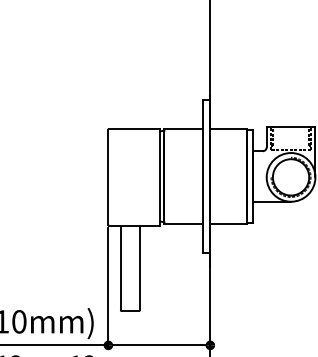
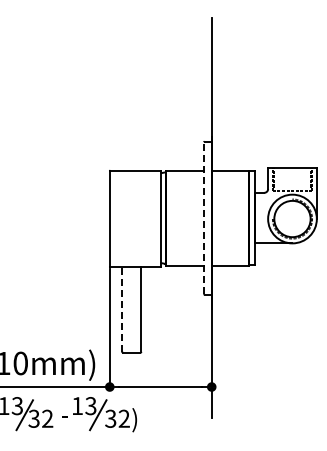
line: (203, 176) -> (204, 218), solid -> dashed
line: (121, 266) -> (122, 308), solid -> dashed

